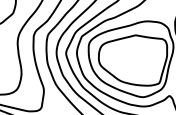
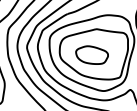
part: (131, 61) -> (92, 55), added

